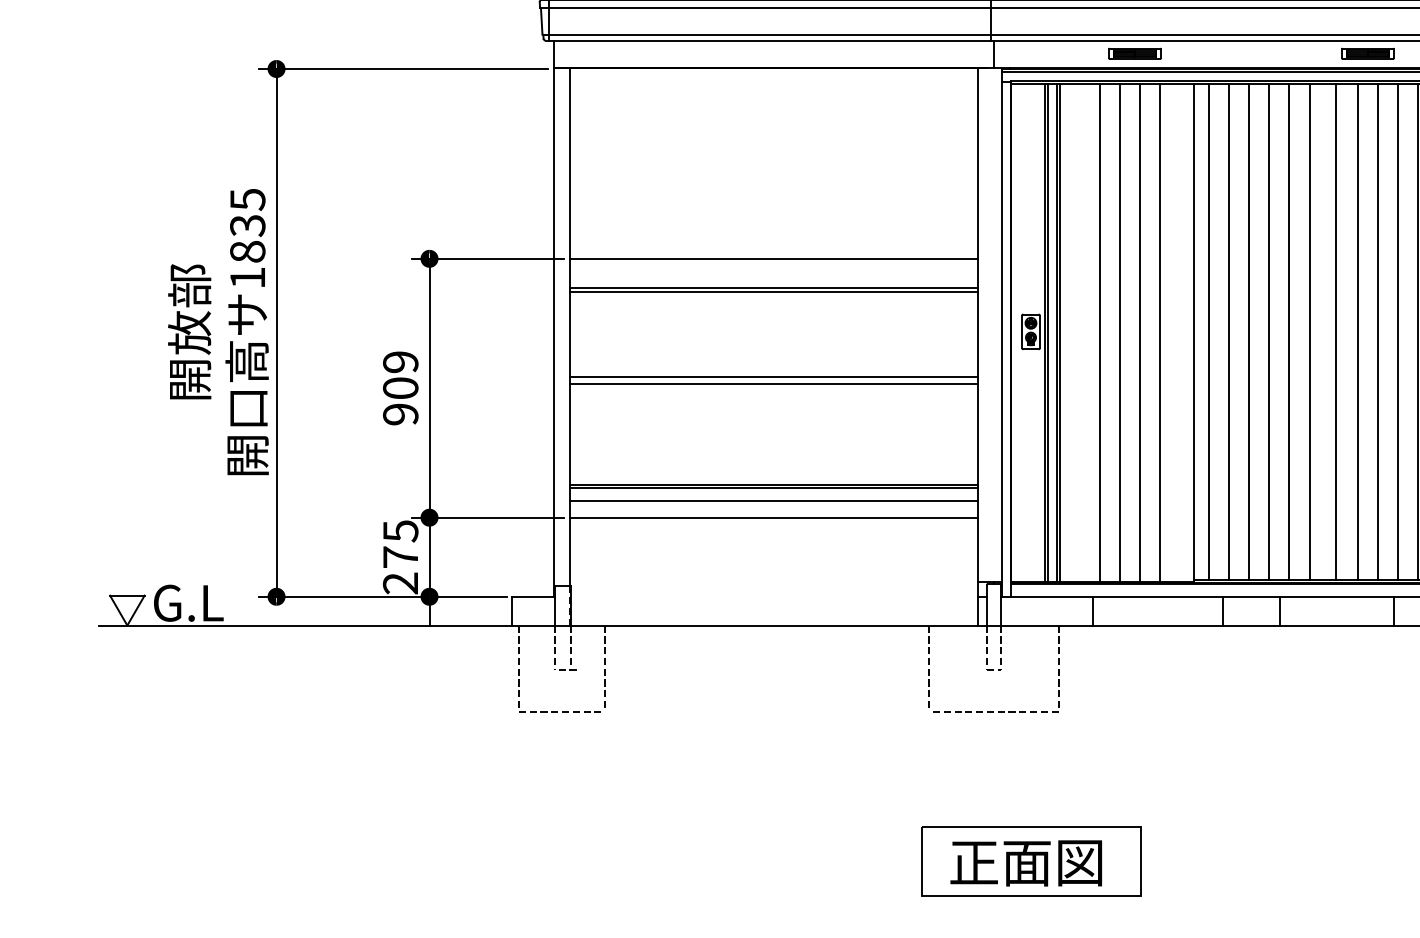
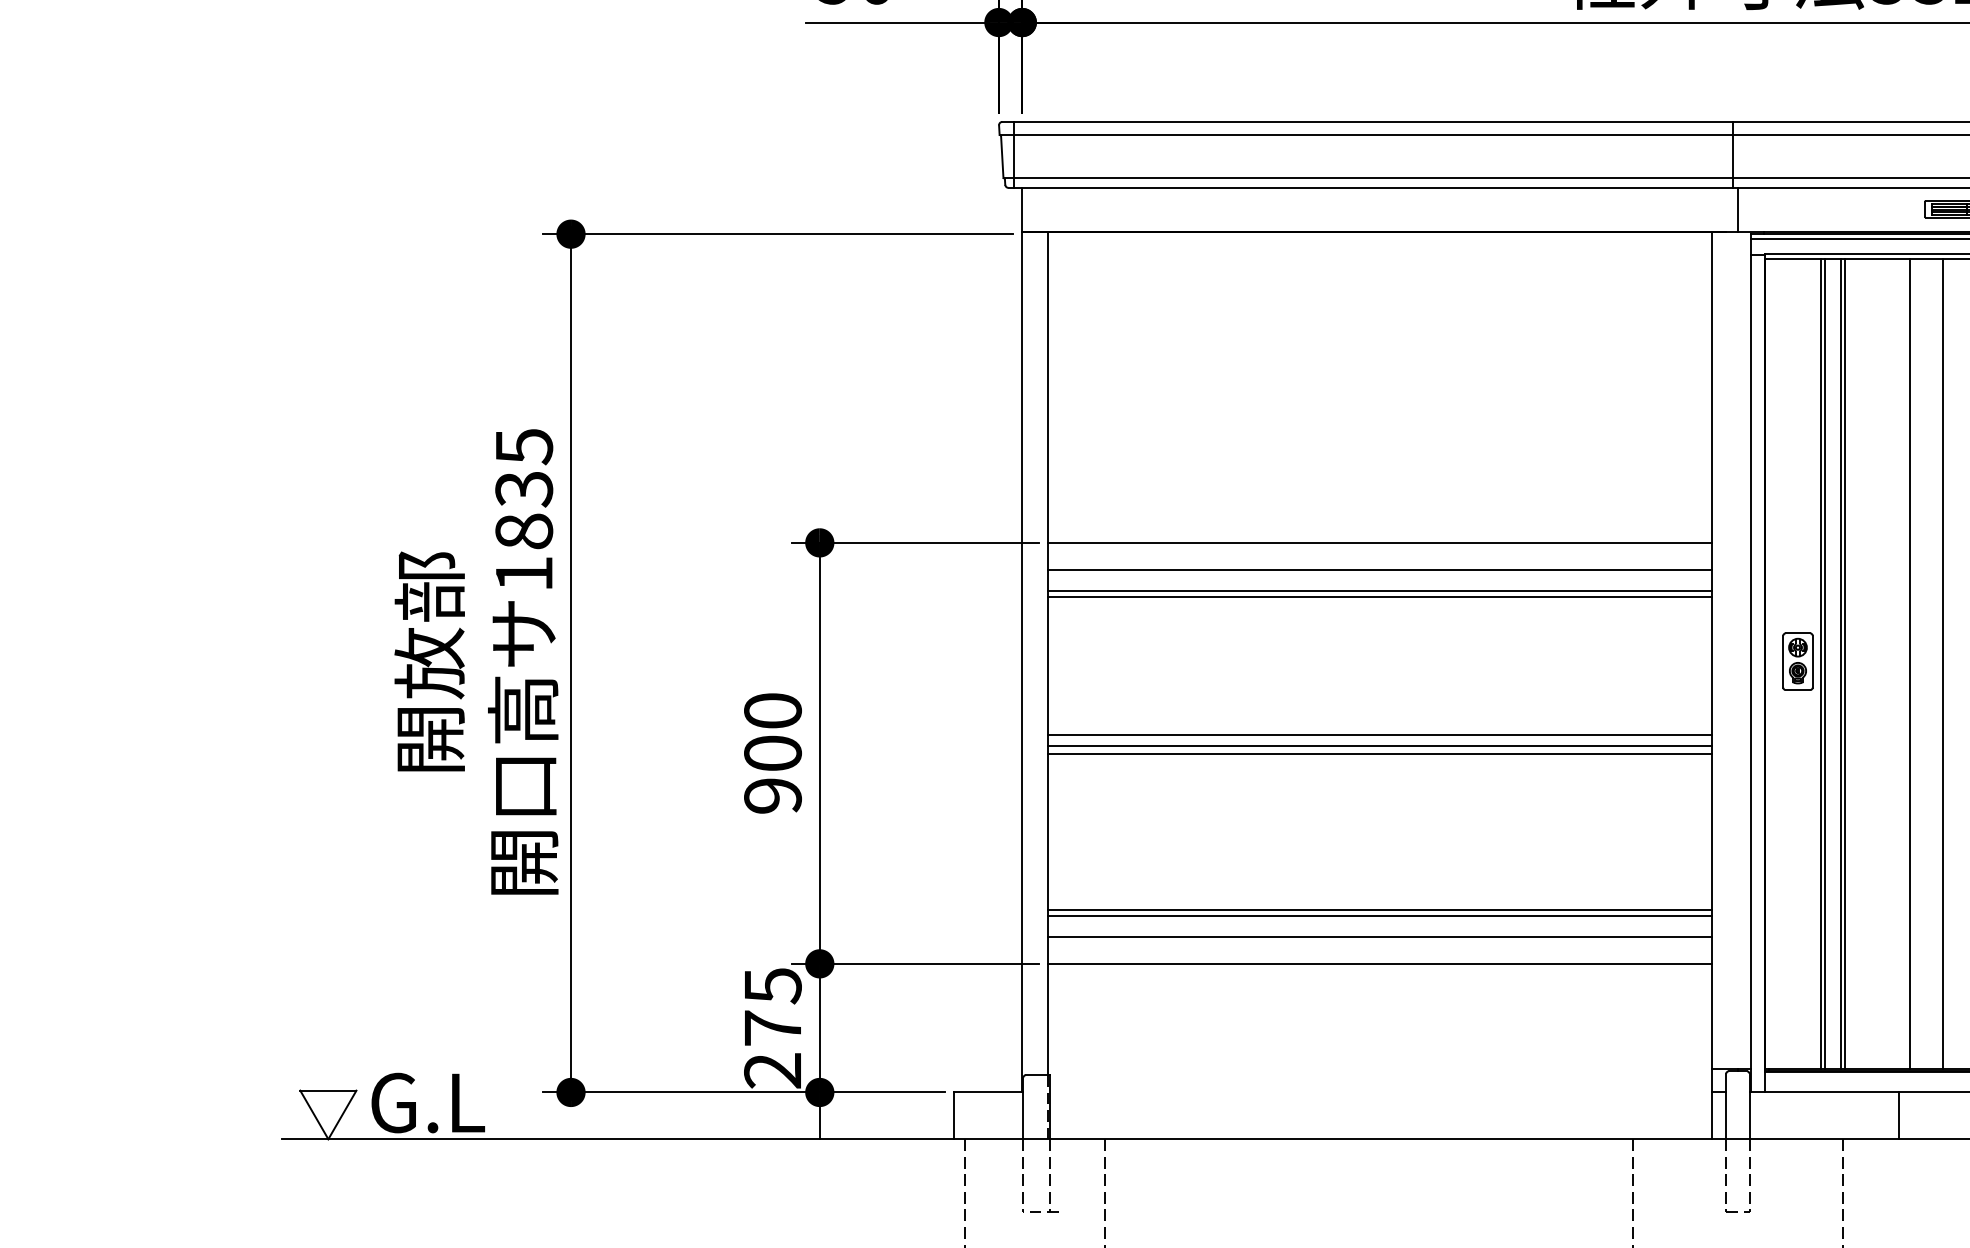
line: (773, 275) -> (1379, 569), added
text: (400, 362) -> (772, 711), 909 -> 900
line: (773, 388) -> (1379, 753), added

